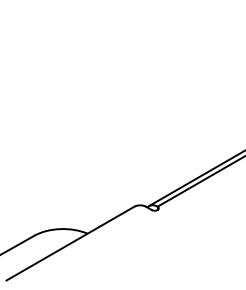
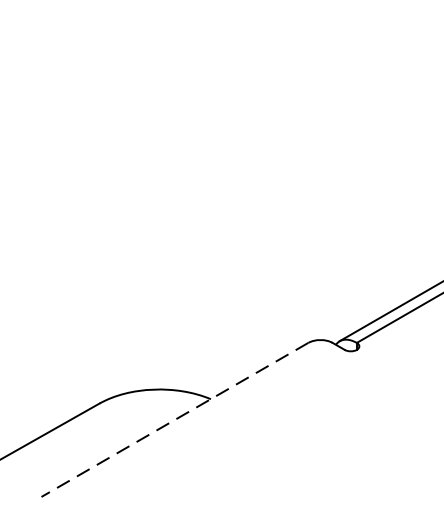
line: (70, 243) -> (174, 419), solid -> dashed

